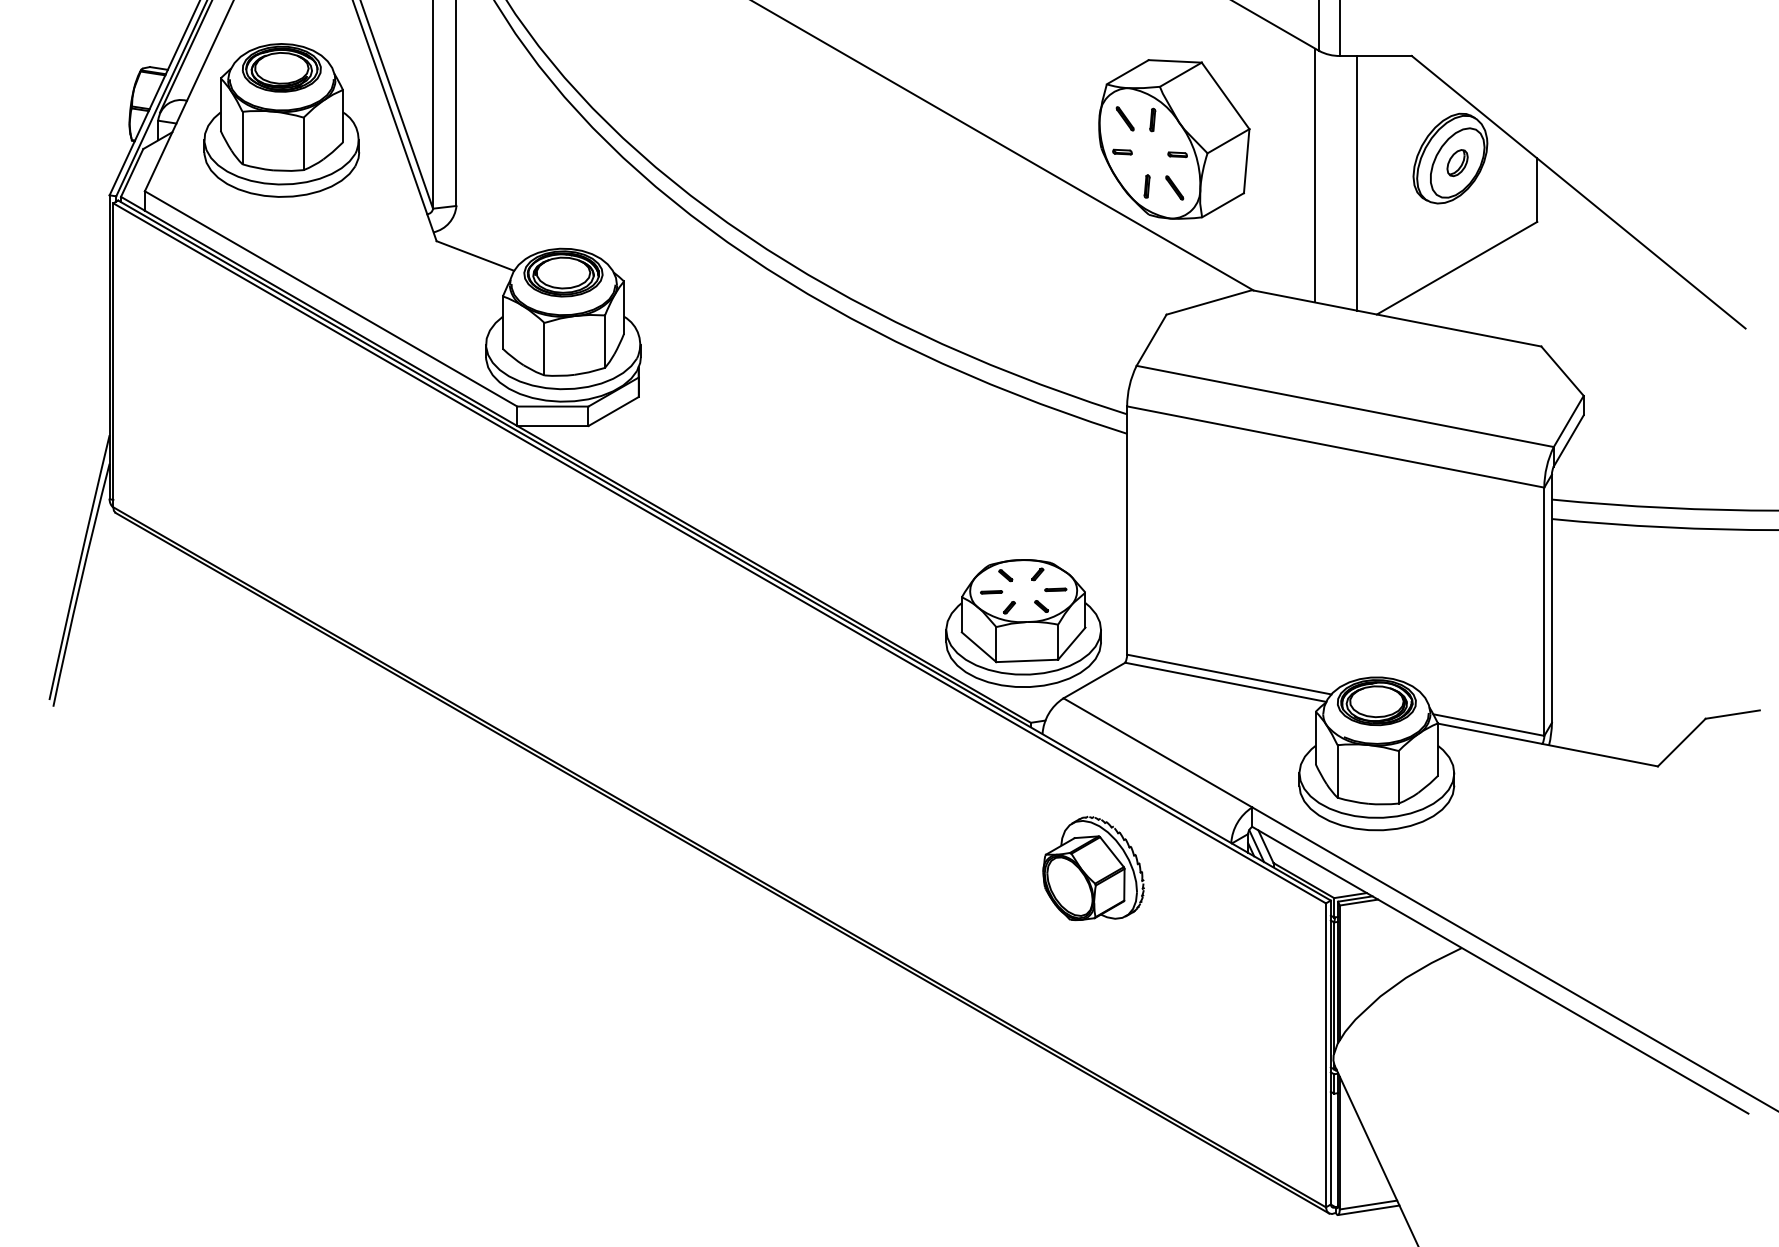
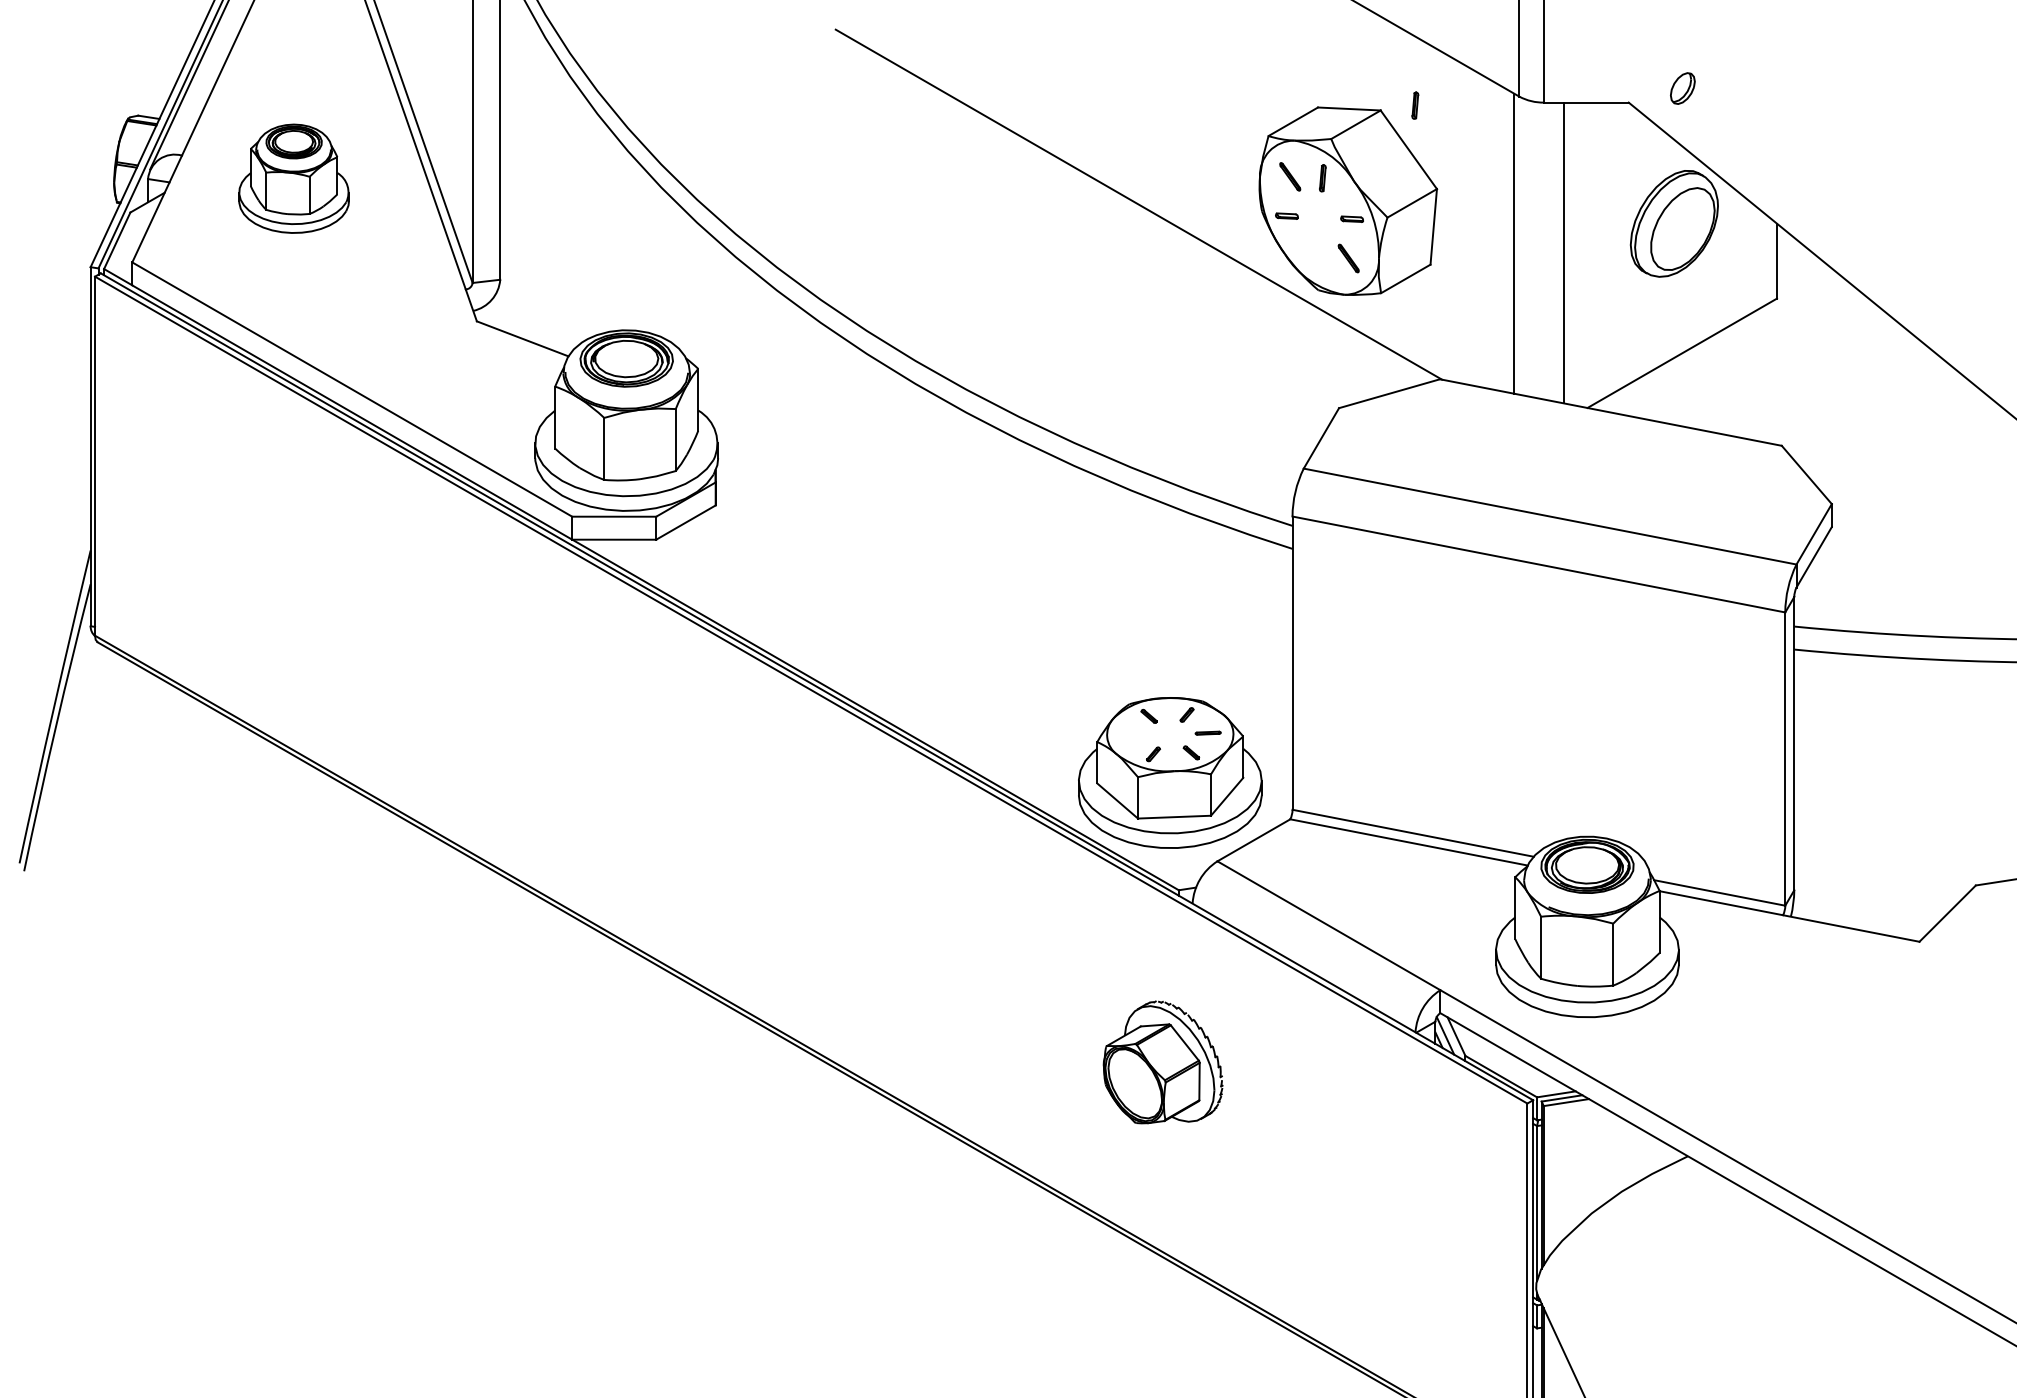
part: (281, 120) -> (293, 178), size x0.6
part: (1457, 163) -> (1682, 89), moved
part: (1146, 186) -> (1414, 105), moved
line: (991, 592) -> (1132, 736), removed
part: (1093, 868) -> (1163, 1062), moved

